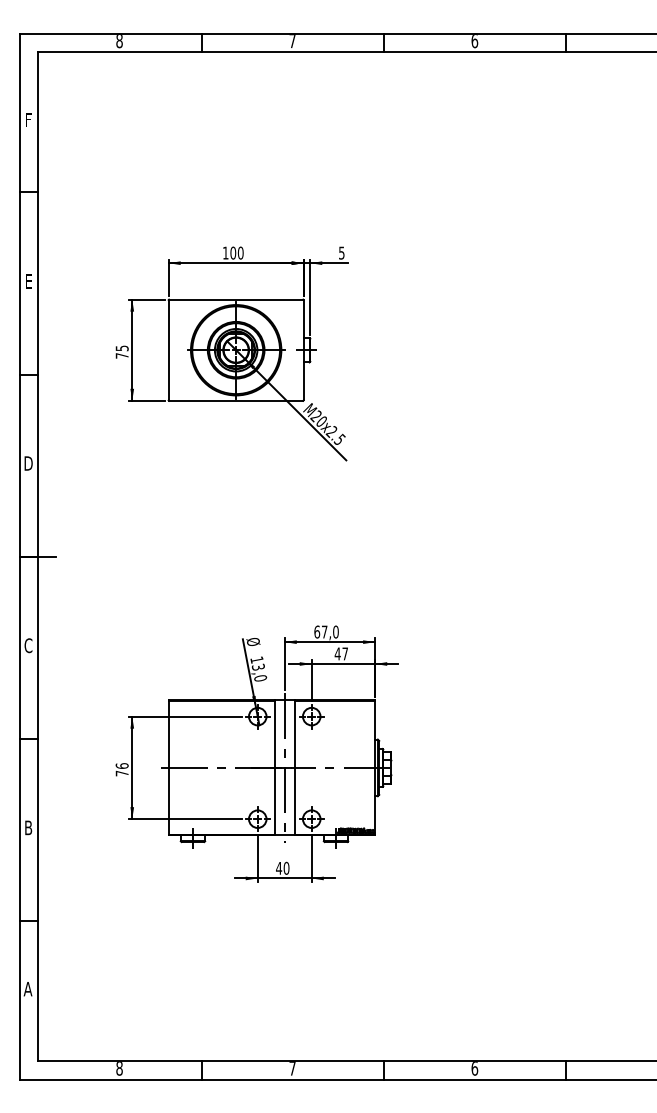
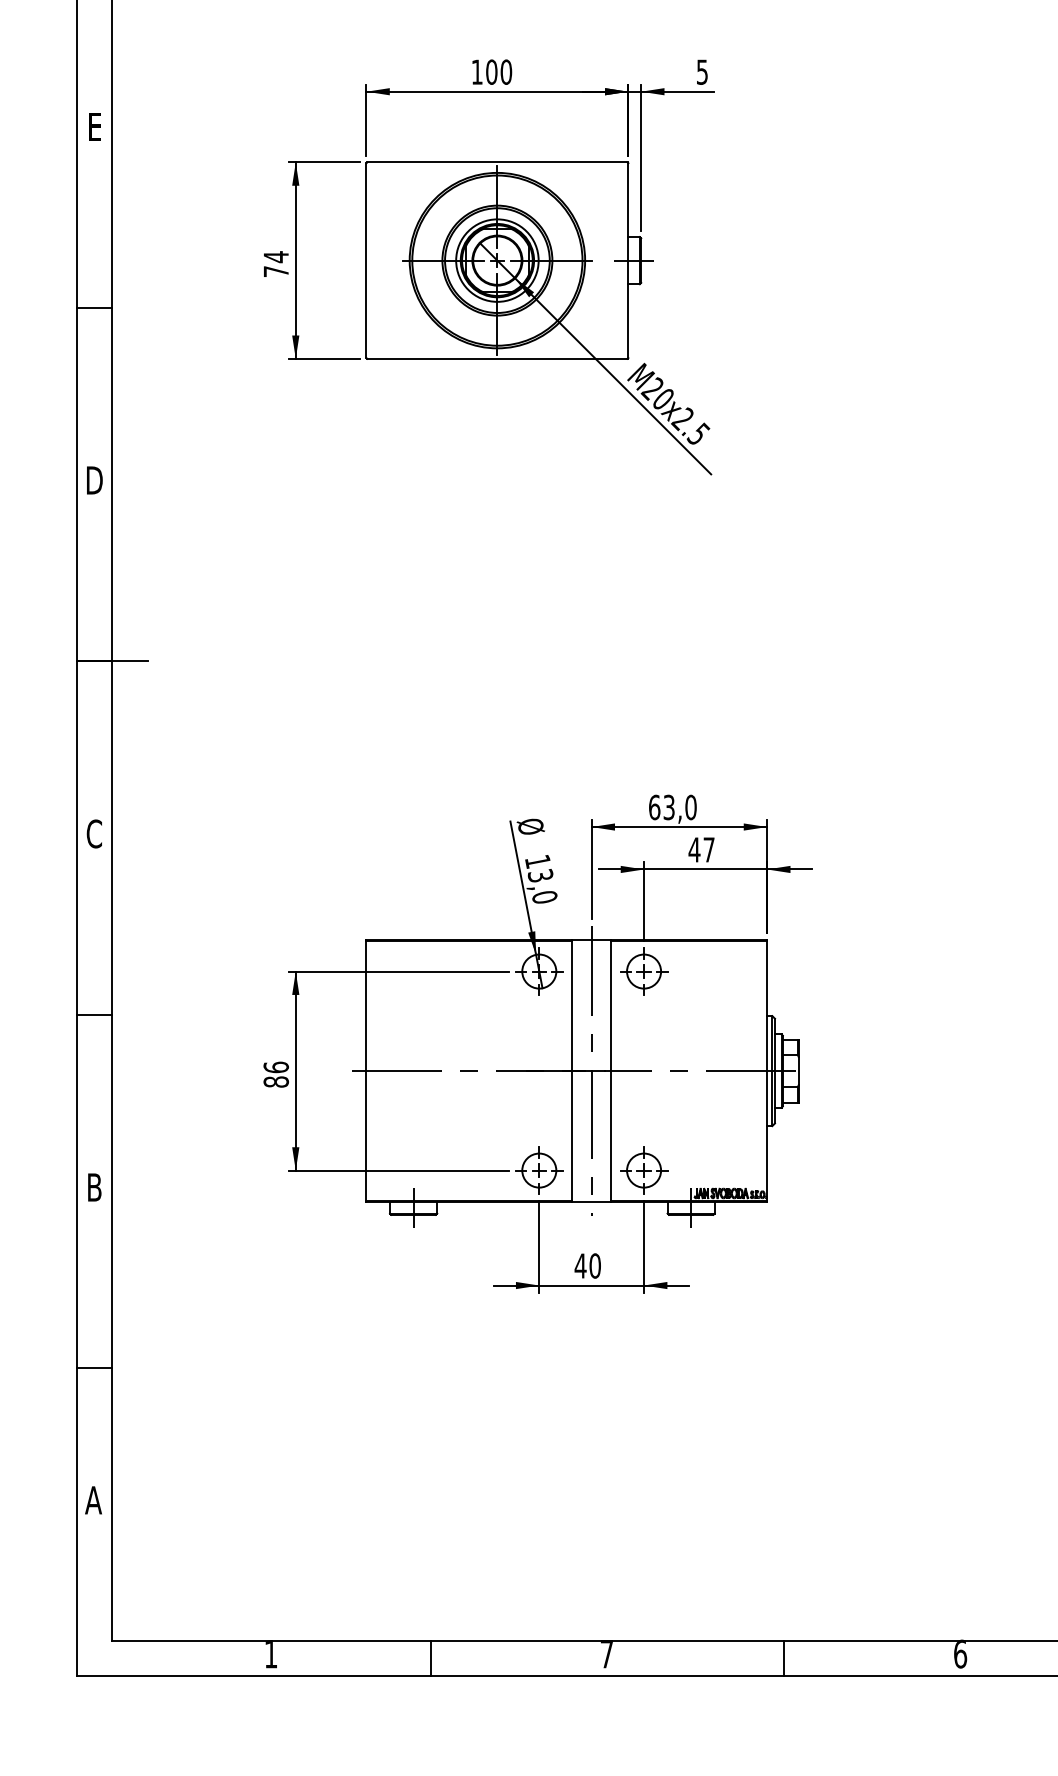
text: (121, 348) -> (274, 257), 75 -> 74
text: (324, 631) -> (668, 806), 67,0 -> 63,0
text: (121, 773) -> (274, 1081), 76 -> 86
text: (119, 1068) -> (271, 1654), 8 -> 1

